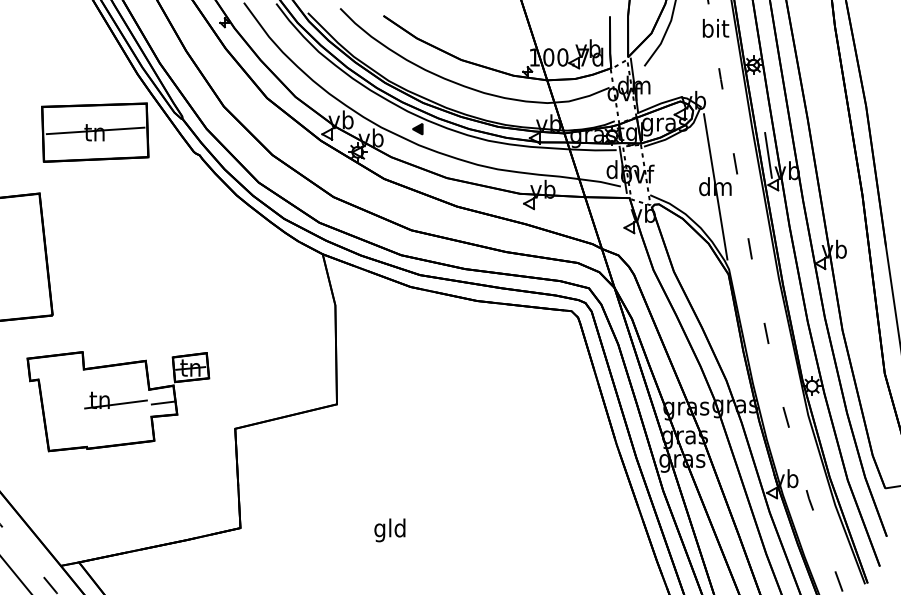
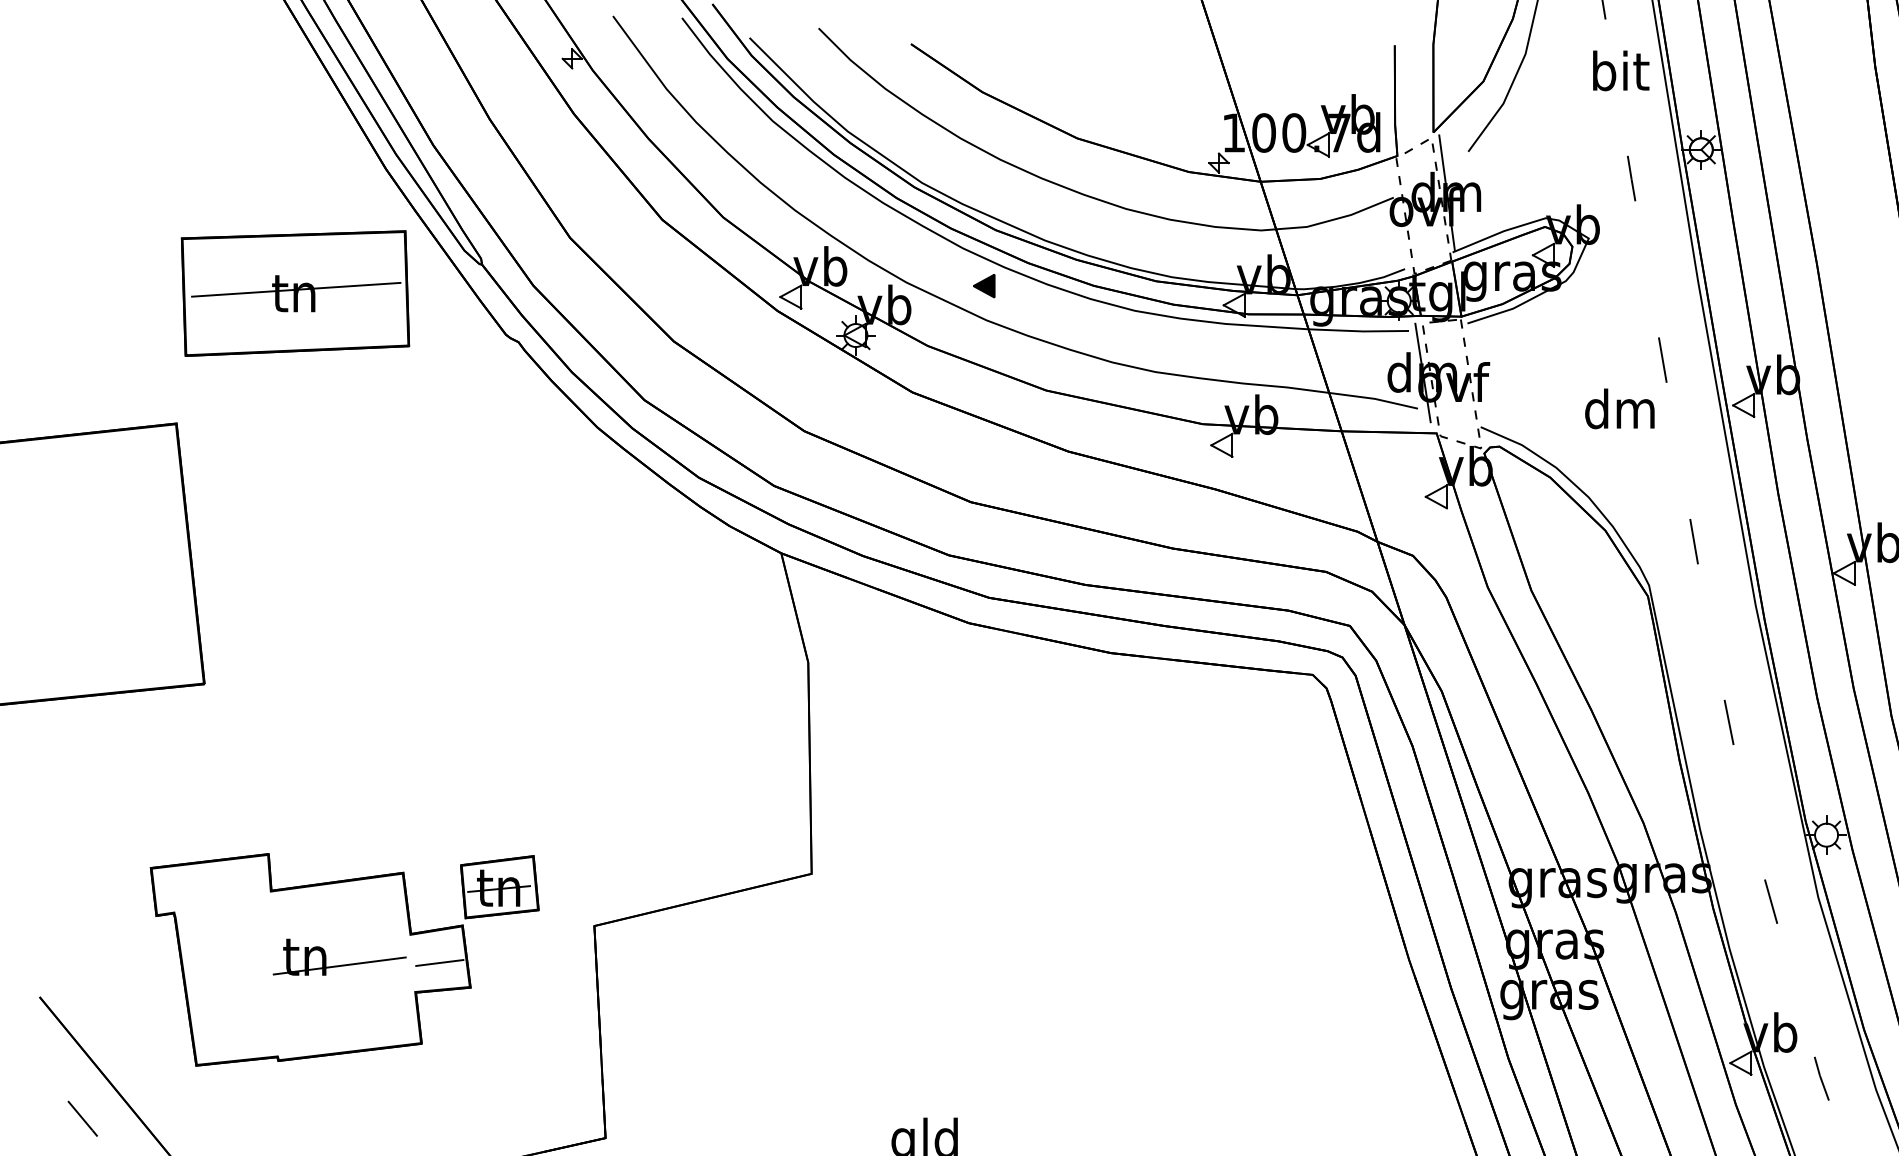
line: (768, 155) -> (1733, 342), removed
line: (715, 186) -> (1620, 408), removed
part: (118, 401) -> (345, 959), moved

